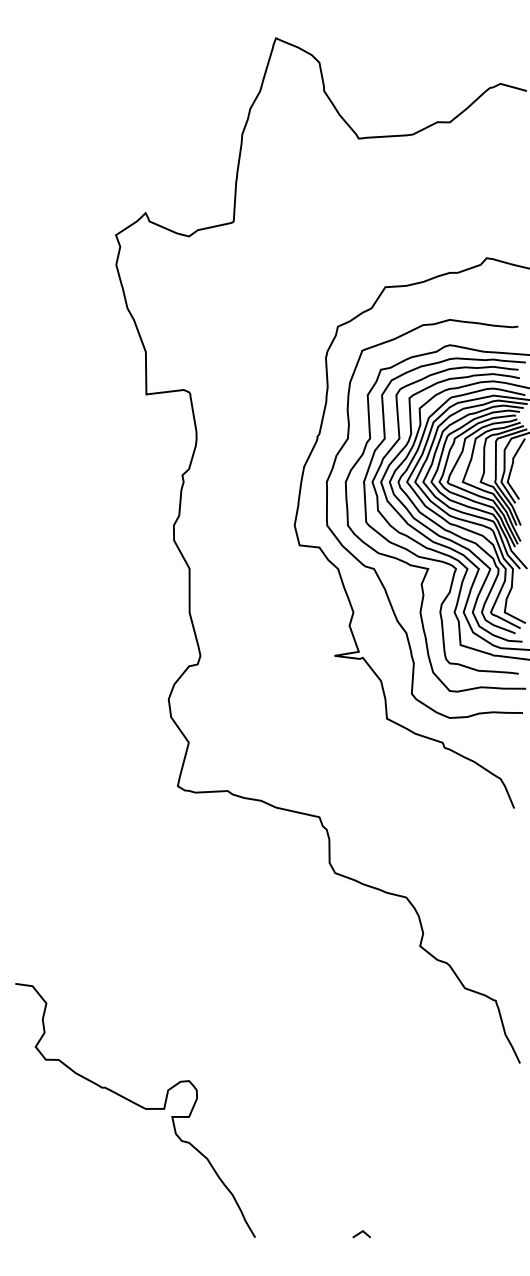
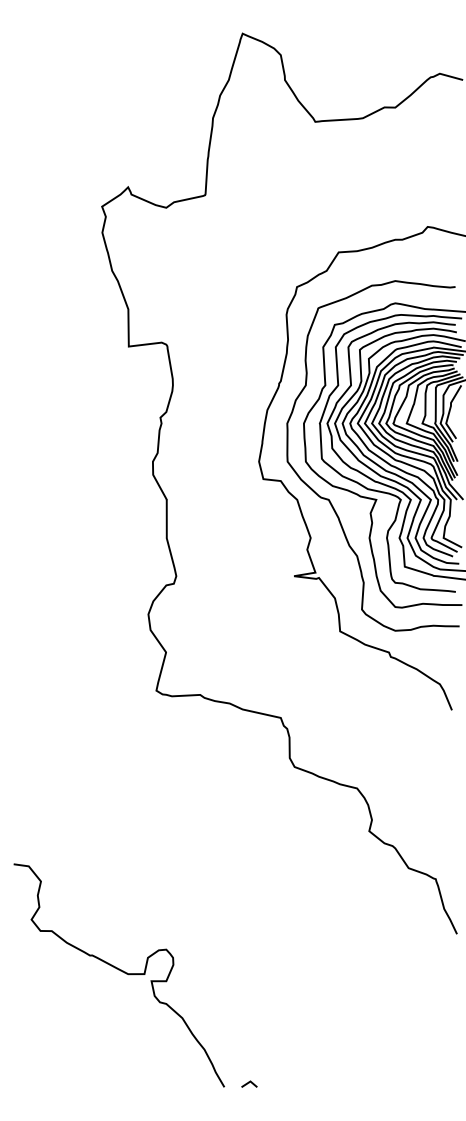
line: (361, 1233) -> (249, 1083), moved

